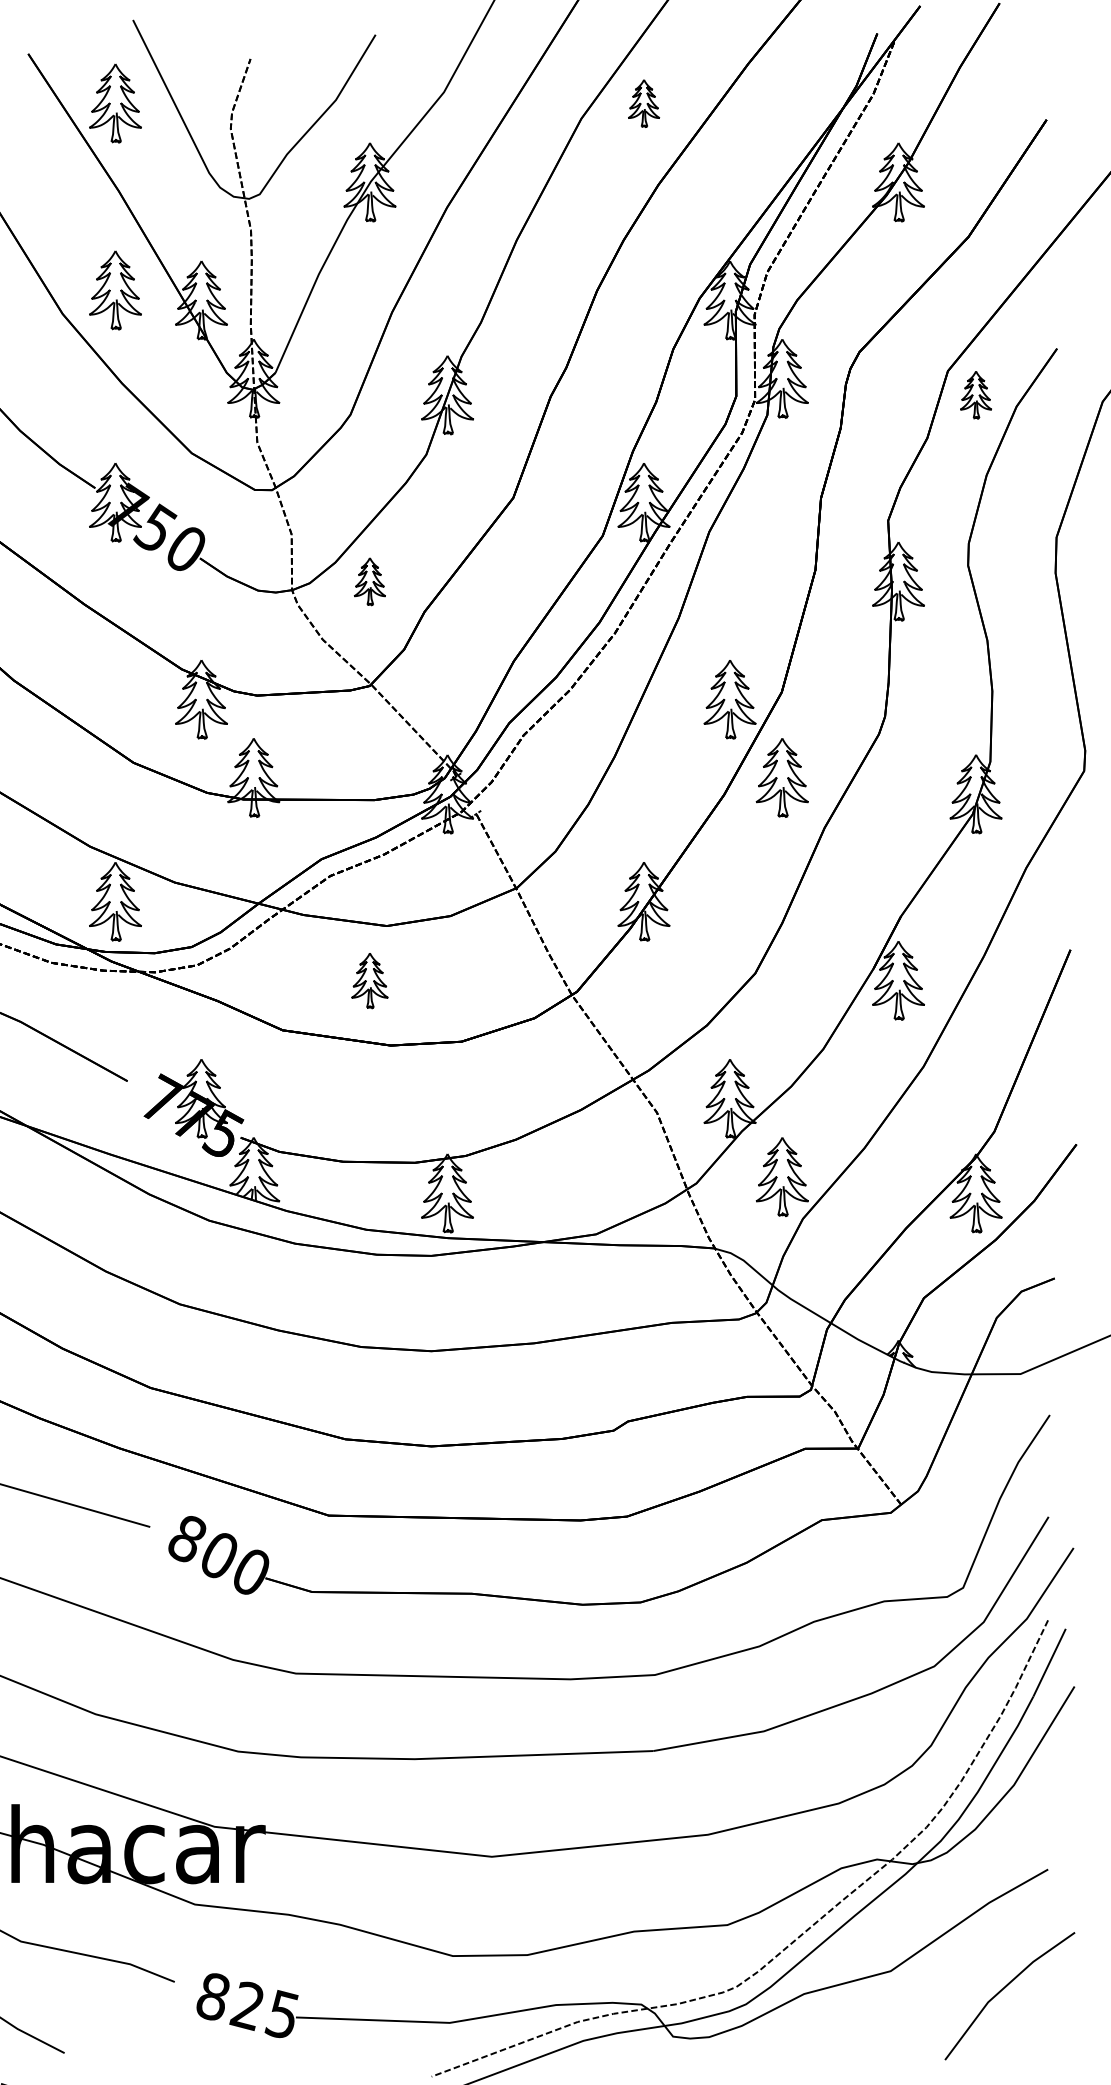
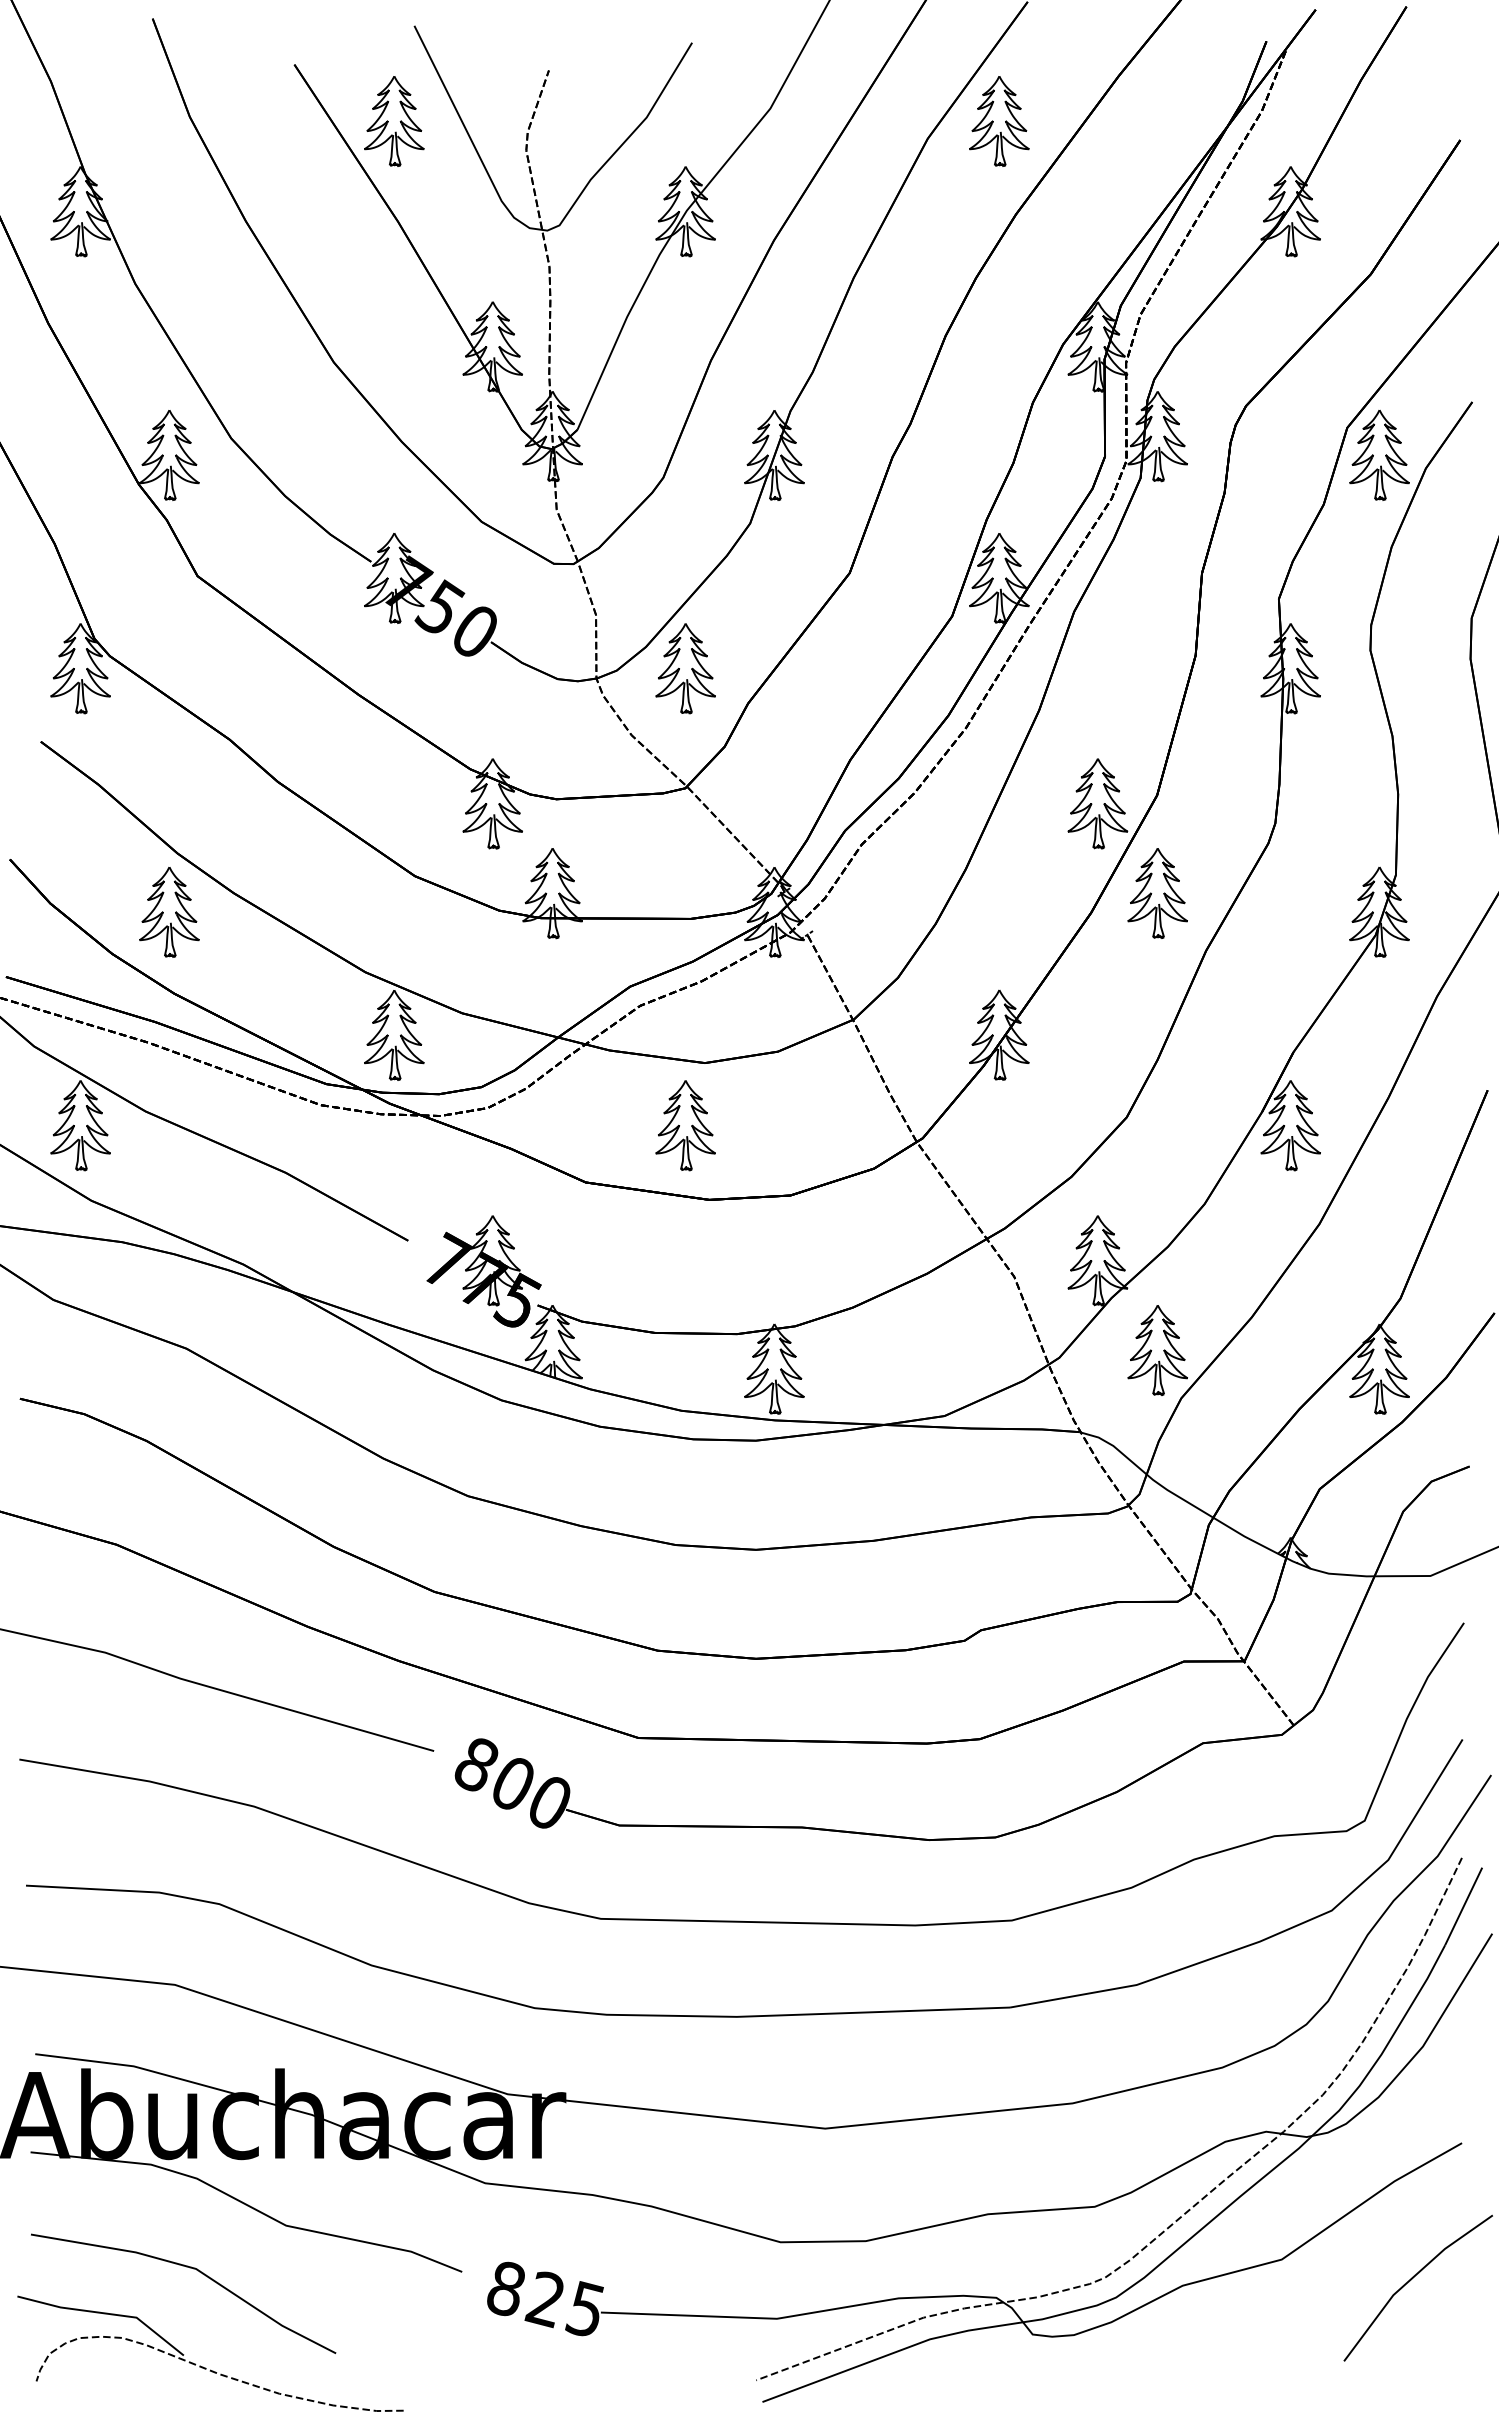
part: (644, 103) -> (999, 121), size x1.67
part: (115, 290) -> (394, 335), removed
part: (976, 394) -> (1379, 454), size x1.67
part: (369, 581) -> (685, 668), size x1.67
part: (369, 980) -> (685, 1125), size x1.43

